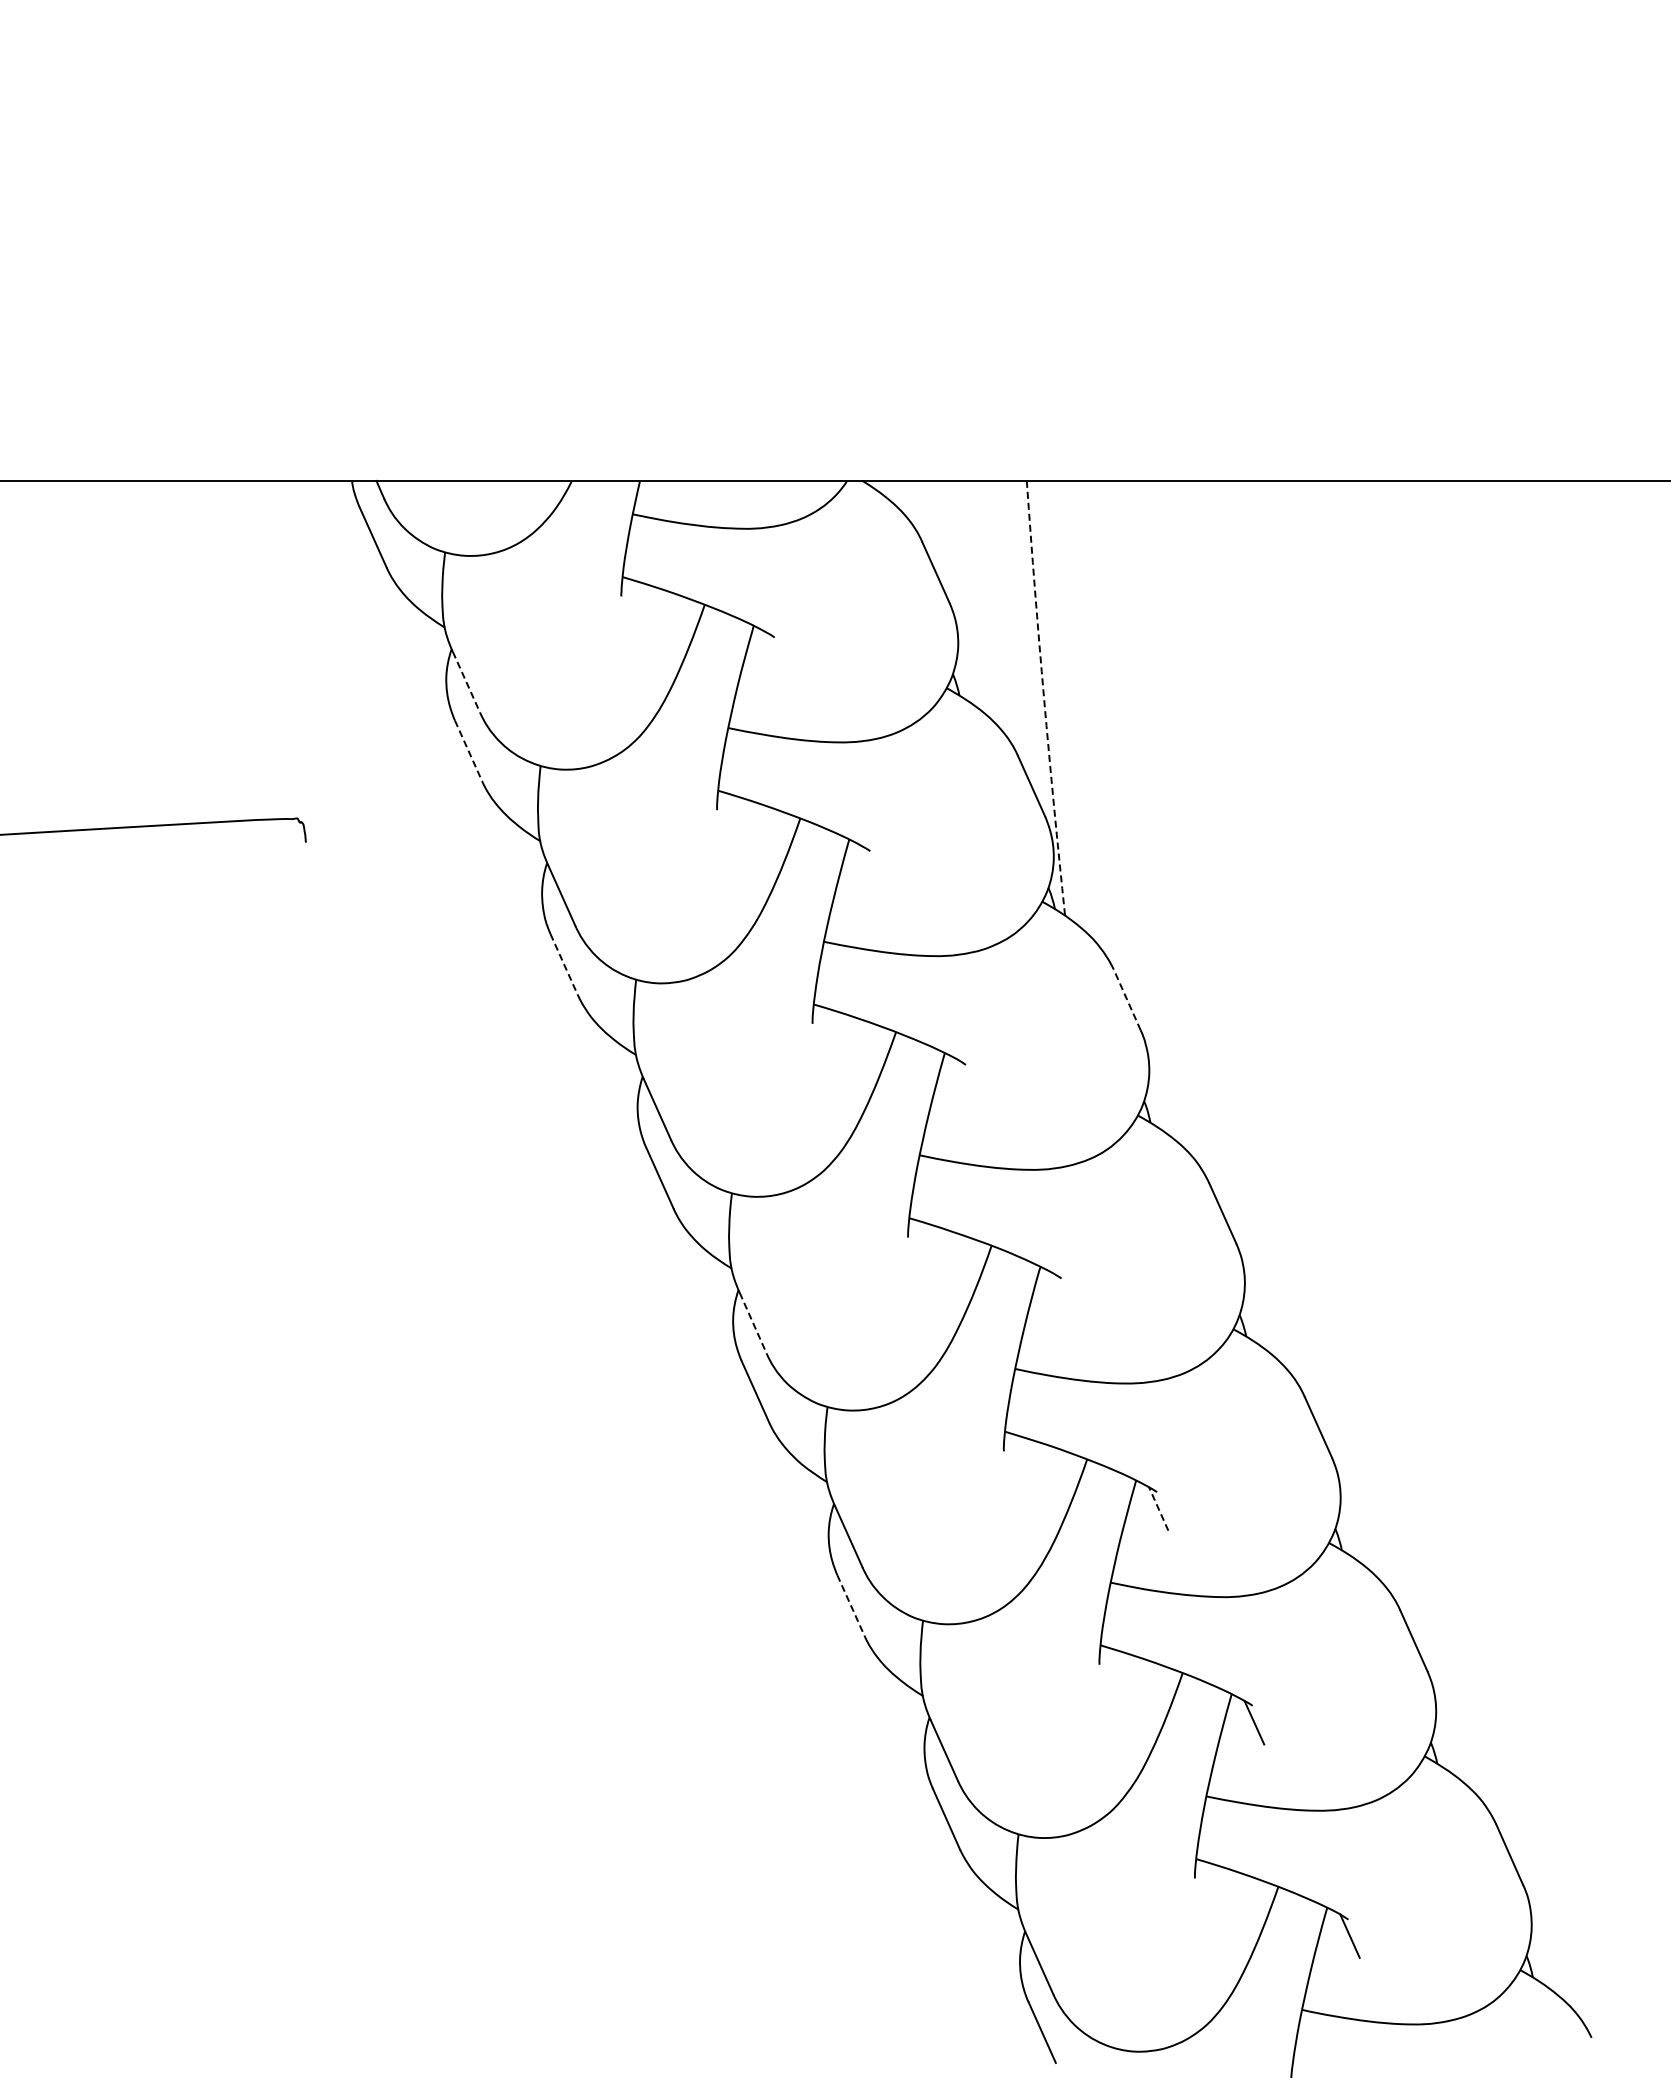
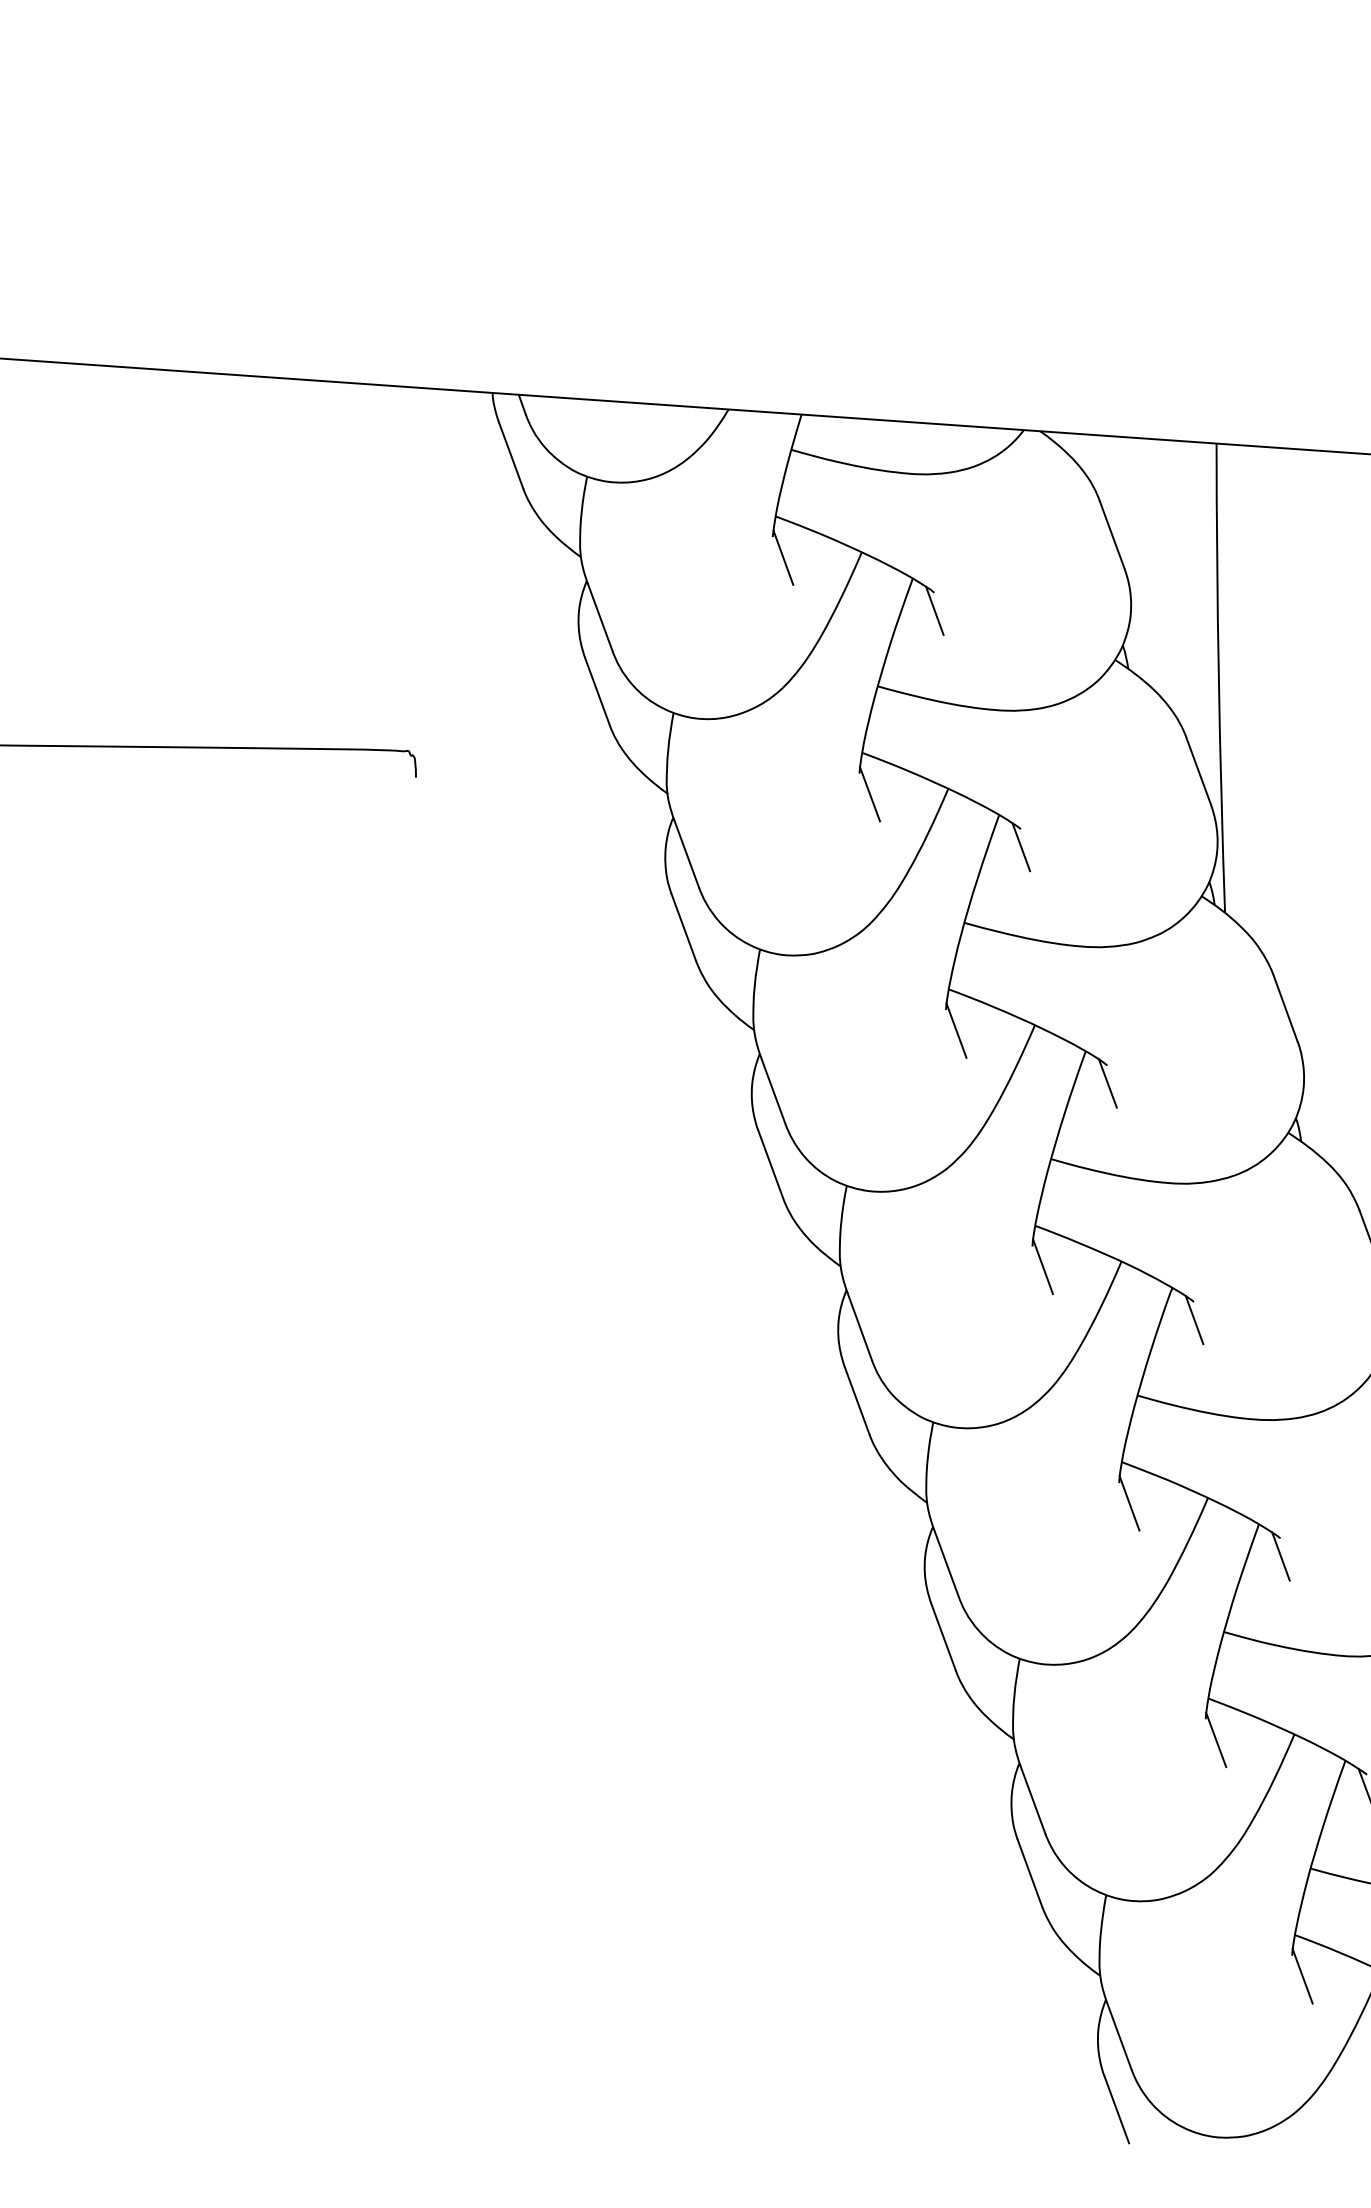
line: (632, 614) -> (783, 557), added
line: (776, 654) -> (935, 611), added
line: (466, 682) -> (600, 617), dashed -> solid
arc: (1044, 698) -> (1219, 678), dashed -> solid
line: (468, 751) -> (597, 692), dashed -> solid
line: (728, 828) -> (870, 794), added
line: (871, 867) -> (1020, 846), added
line: (564, 964) -> (684, 927), dashed -> solid
line: (1127, 999) -> (1285, 1007), dashed -> solid
line: (823, 1041) -> (956, 1029), added
line: (967, 1081) -> (1107, 1083), added
line: (919, 1255) -> (1043, 1266), added
line: (1062, 1295) -> (1193, 1320), added
line: (753, 1323) -> (860, 1327), dashed -> solid
line: (1014, 1469) -> (1129, 1503), added
line: (1158, 1508) -> (1280, 1556), dashed -> solid
line: (851, 1605) -> (944, 1637), dashed -> solid
line: (1110, 1682) -> (1216, 1739), added
line: (1205, 1896) -> (1302, 1975), added

